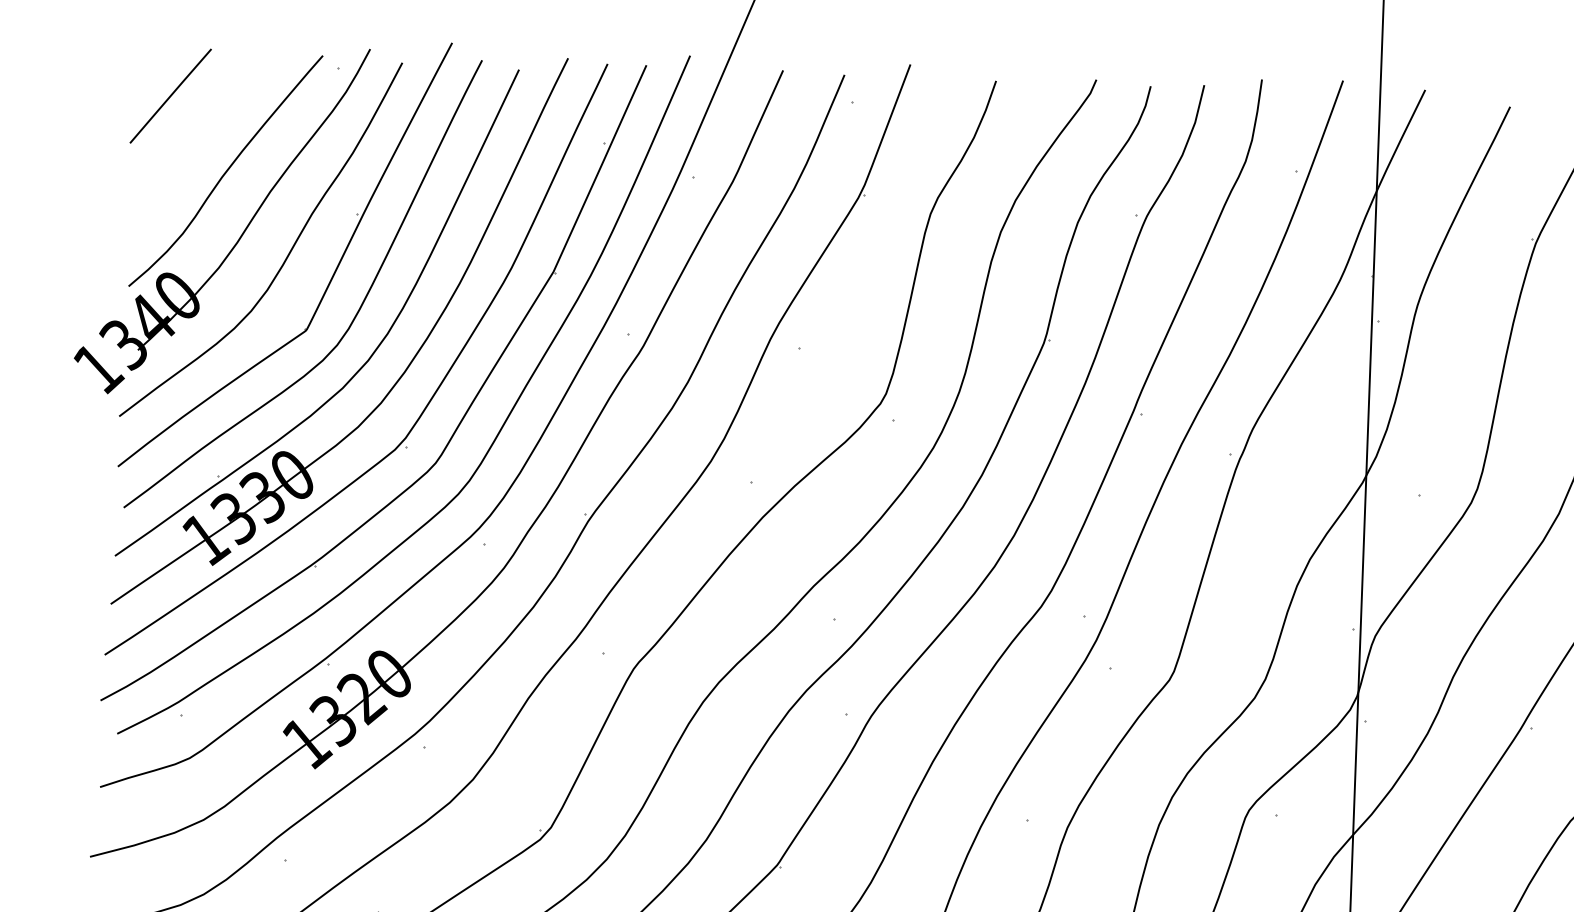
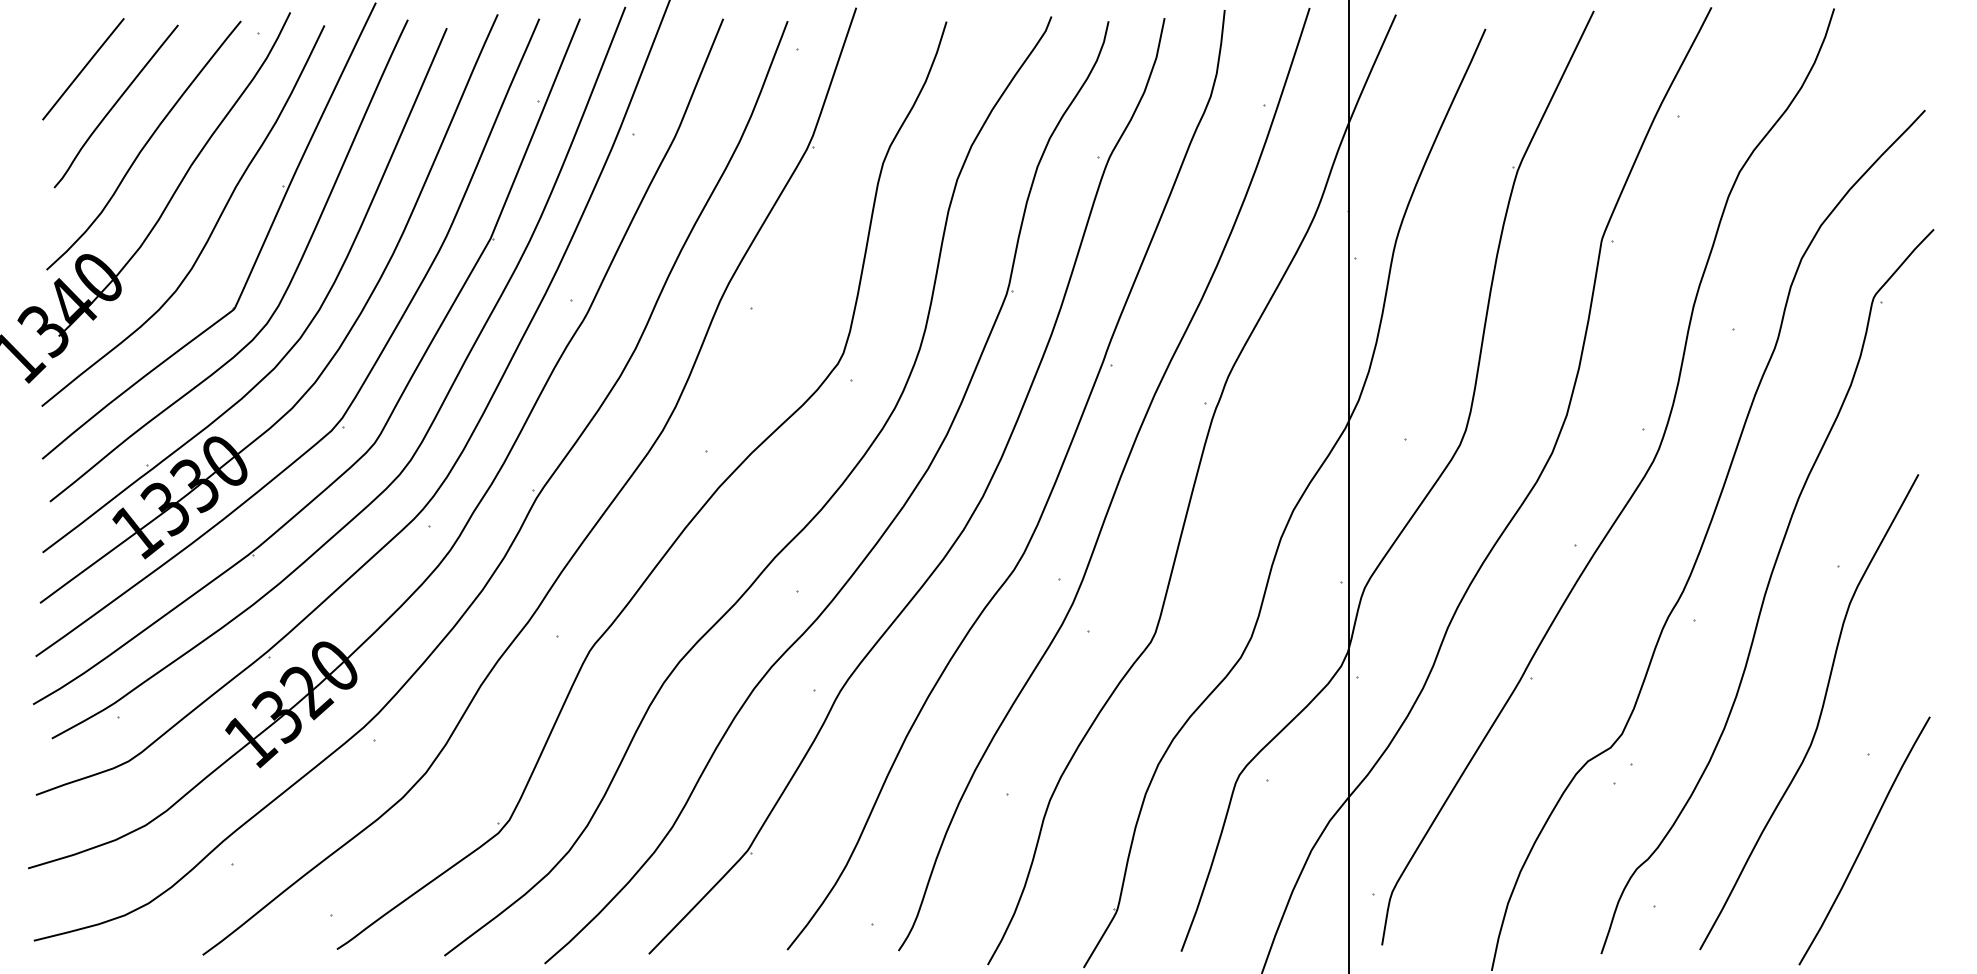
curve: (200, 131) -> (115, 105), added

